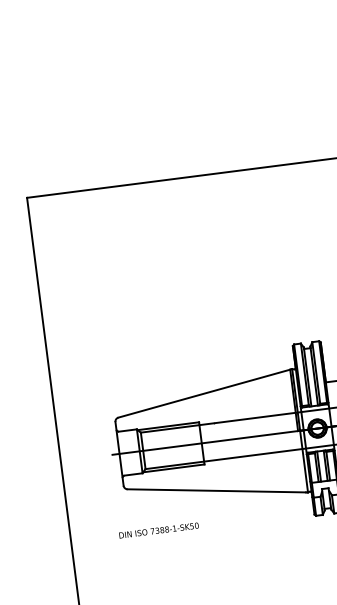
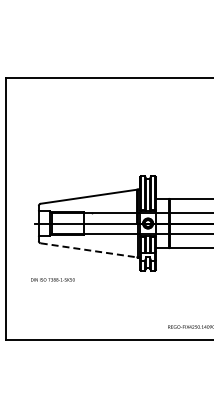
line: (217, 491) -> (89, 250), solid -> dashed
text: (158, 529) -> (52, 279), moved

